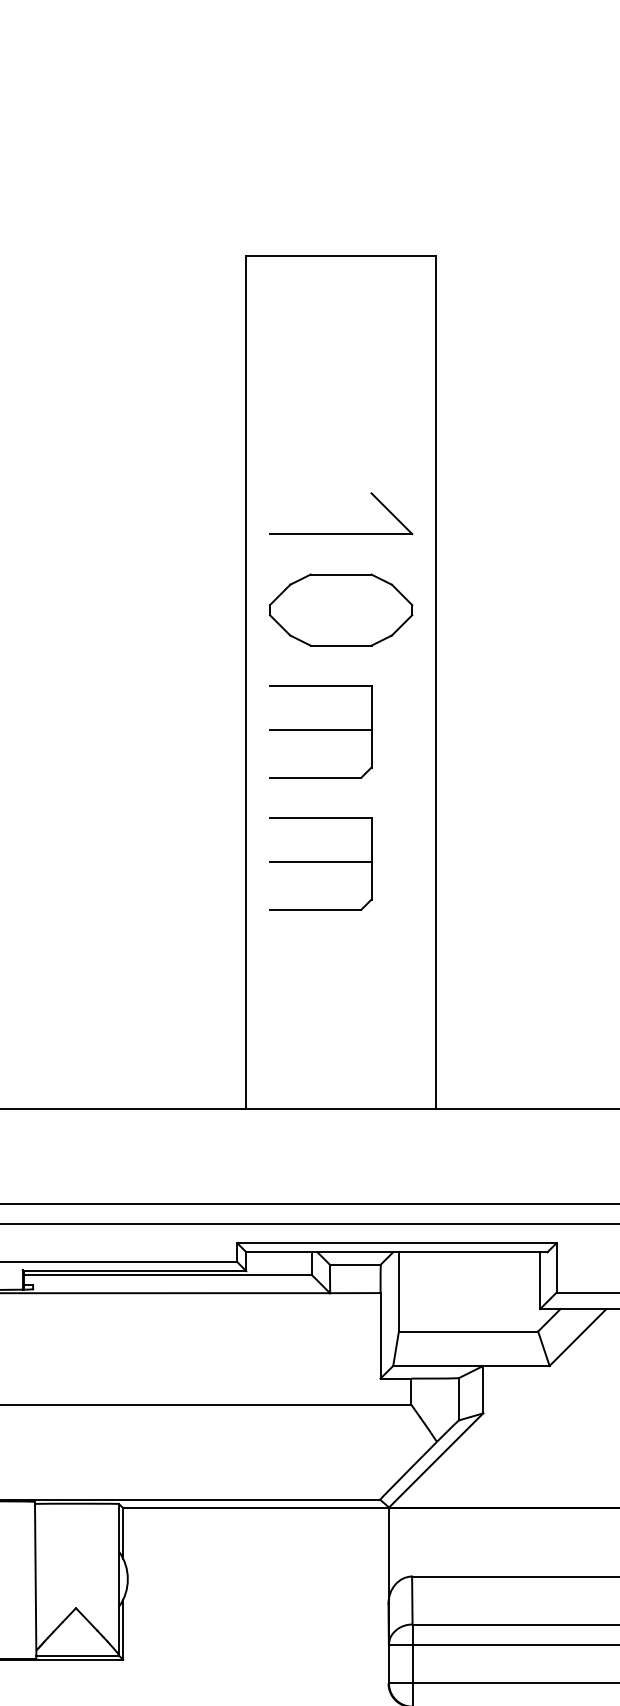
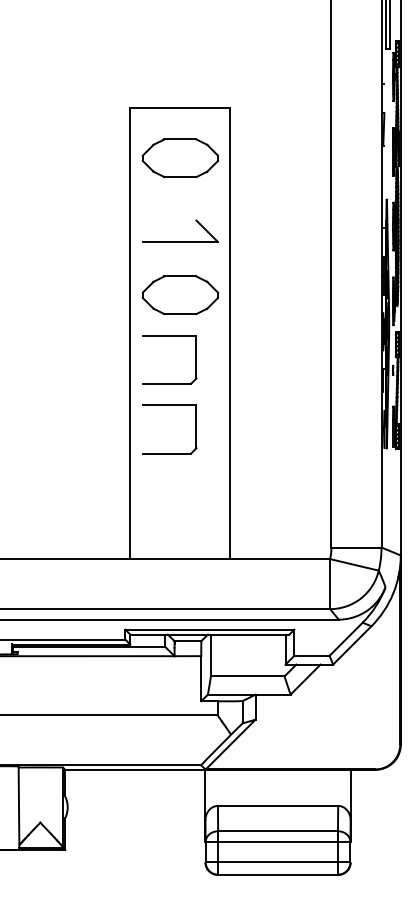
part: (339, 351) -> (179, 158), added
part: (341, 532) -> (180, 241), moved
line: (320, 729) -> (169, 358), removed
line: (320, 862) -> (169, 428), removed

